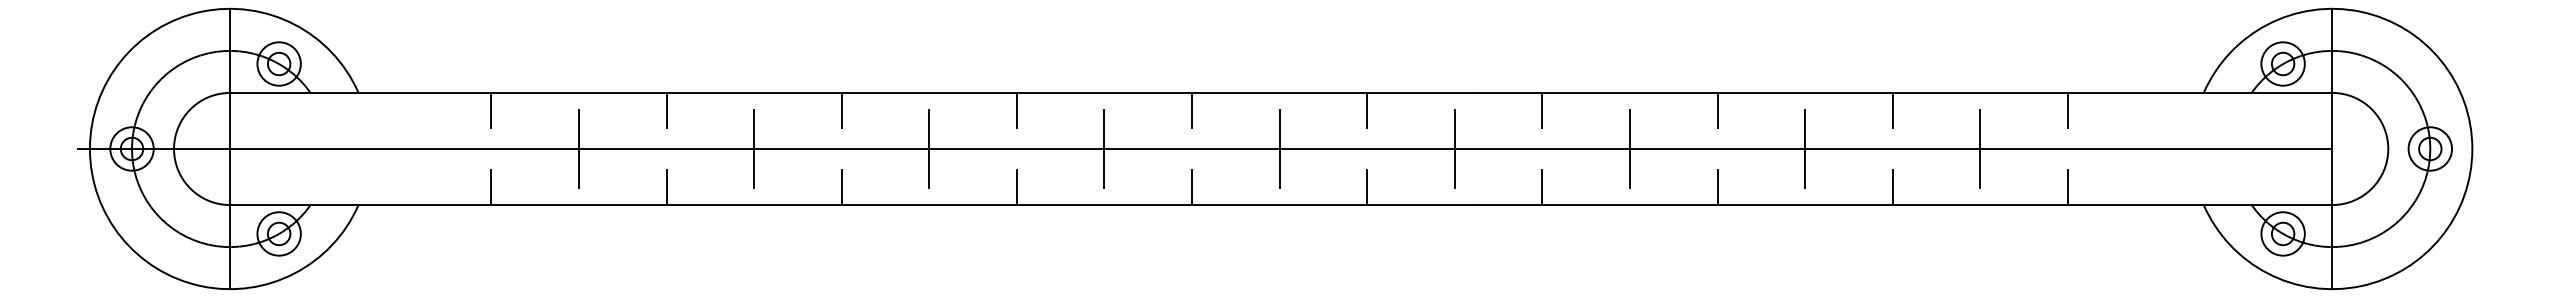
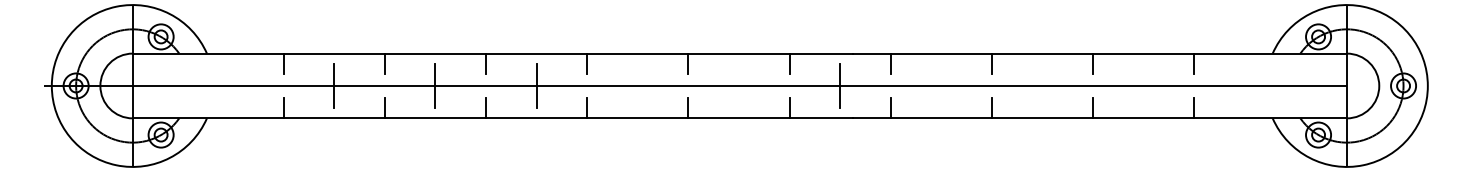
line: (1103, 148) -> (637, 85), removed
line: (1278, 148) -> (738, 85), removed
line: (1630, 148) -> (941, 85), removed
line: (1805, 148) -> (1042, 85), removed
line: (1980, 148) -> (1143, 85), removed

